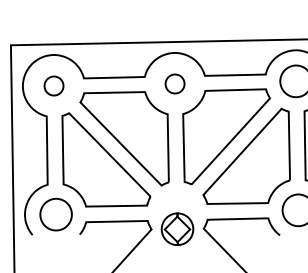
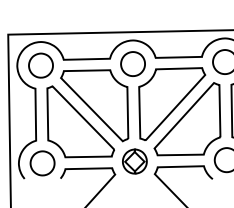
part: (174, 83) -> (132, 63), size x1.67
part: (53, 85) -> (40, 65), size x1.67
part: (177, 228) -> (134, 161), moved

